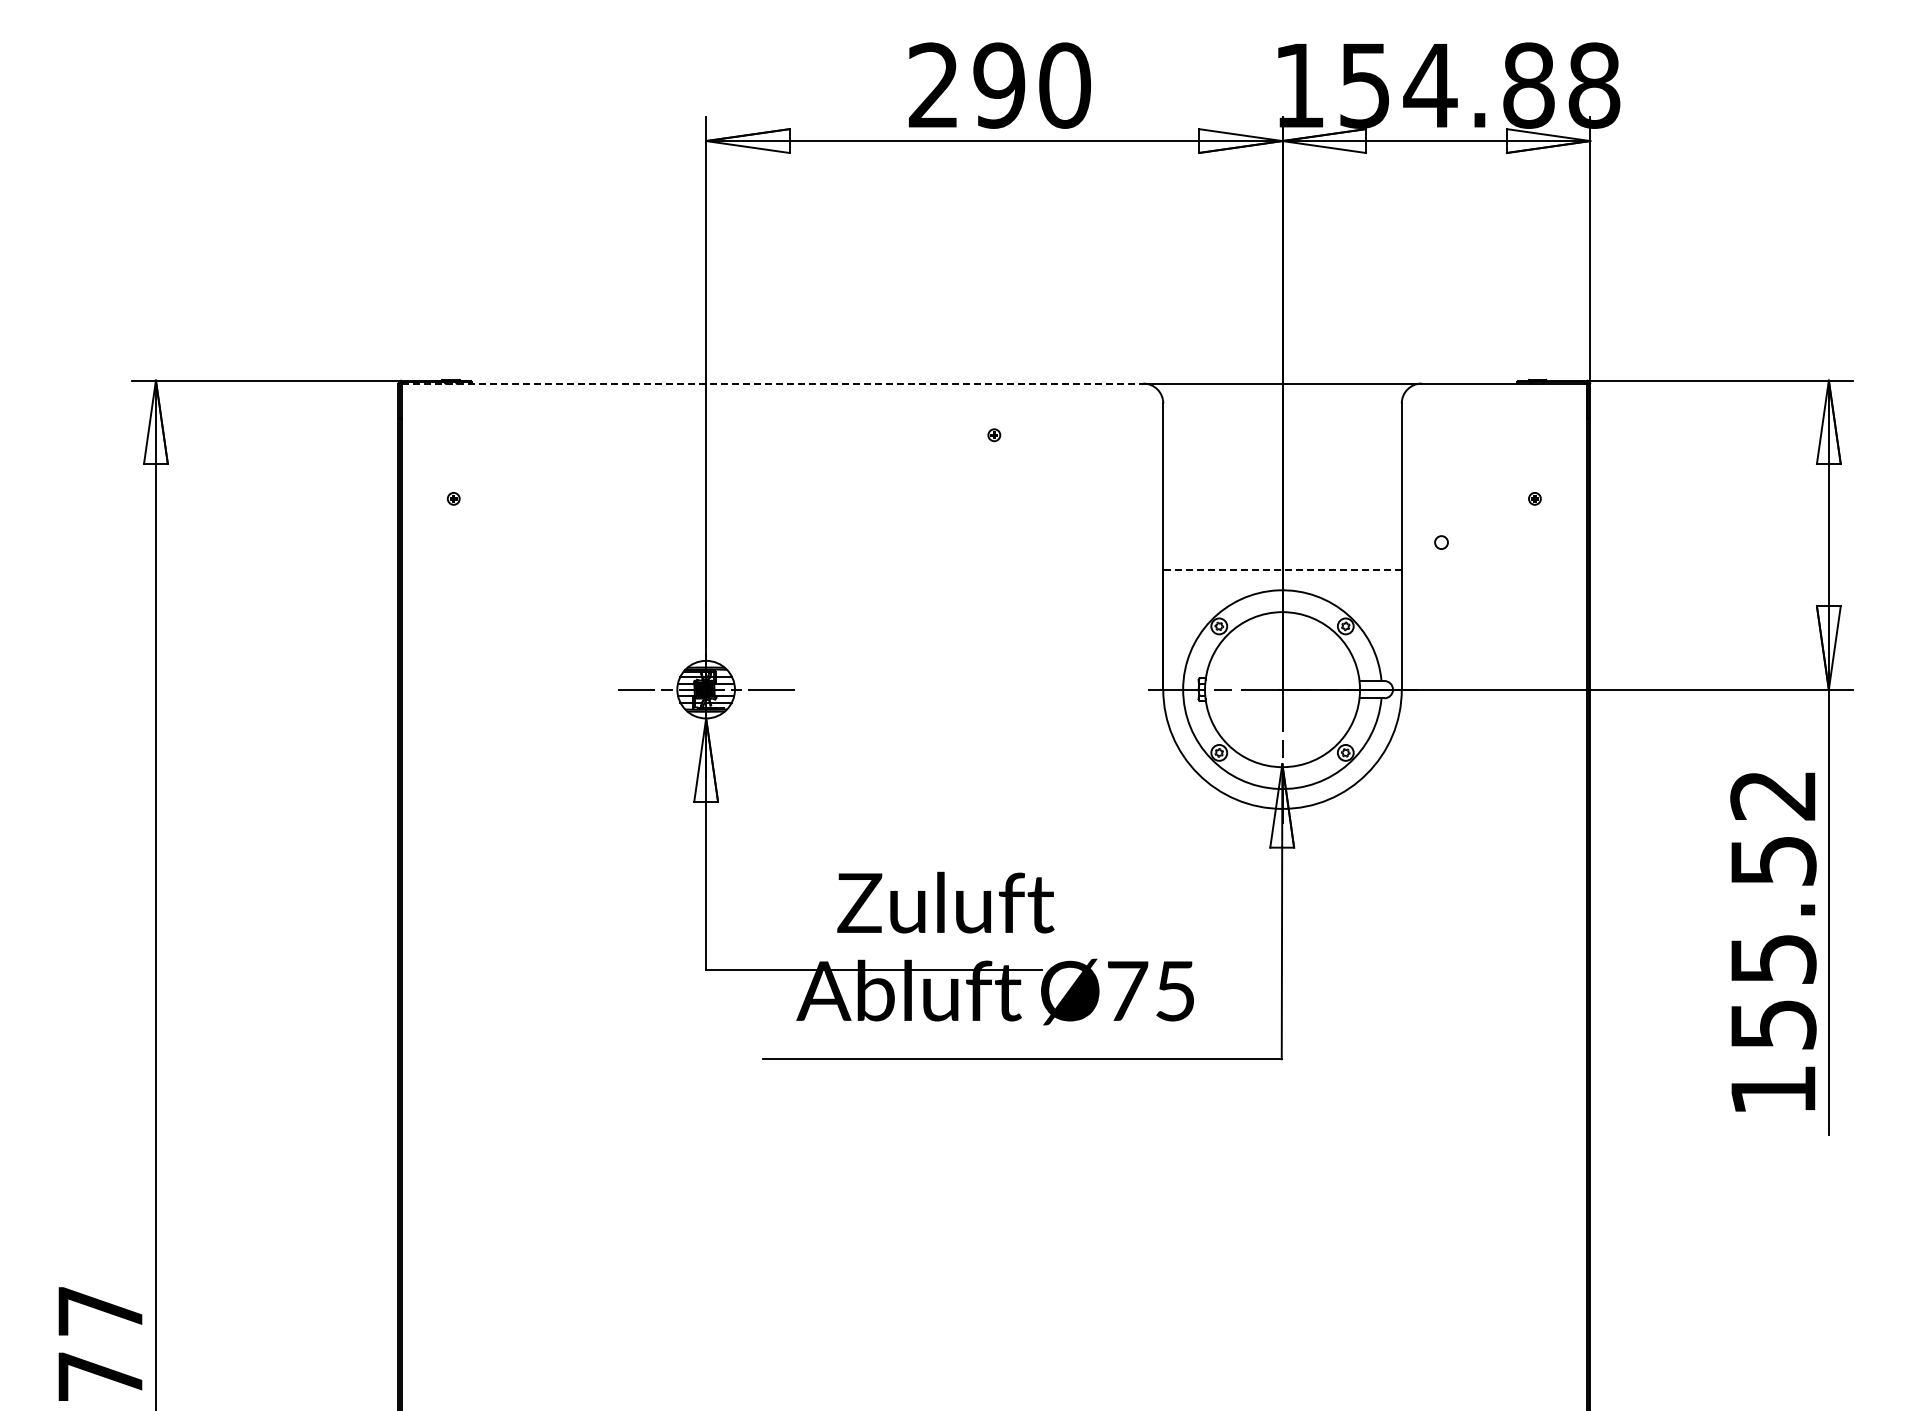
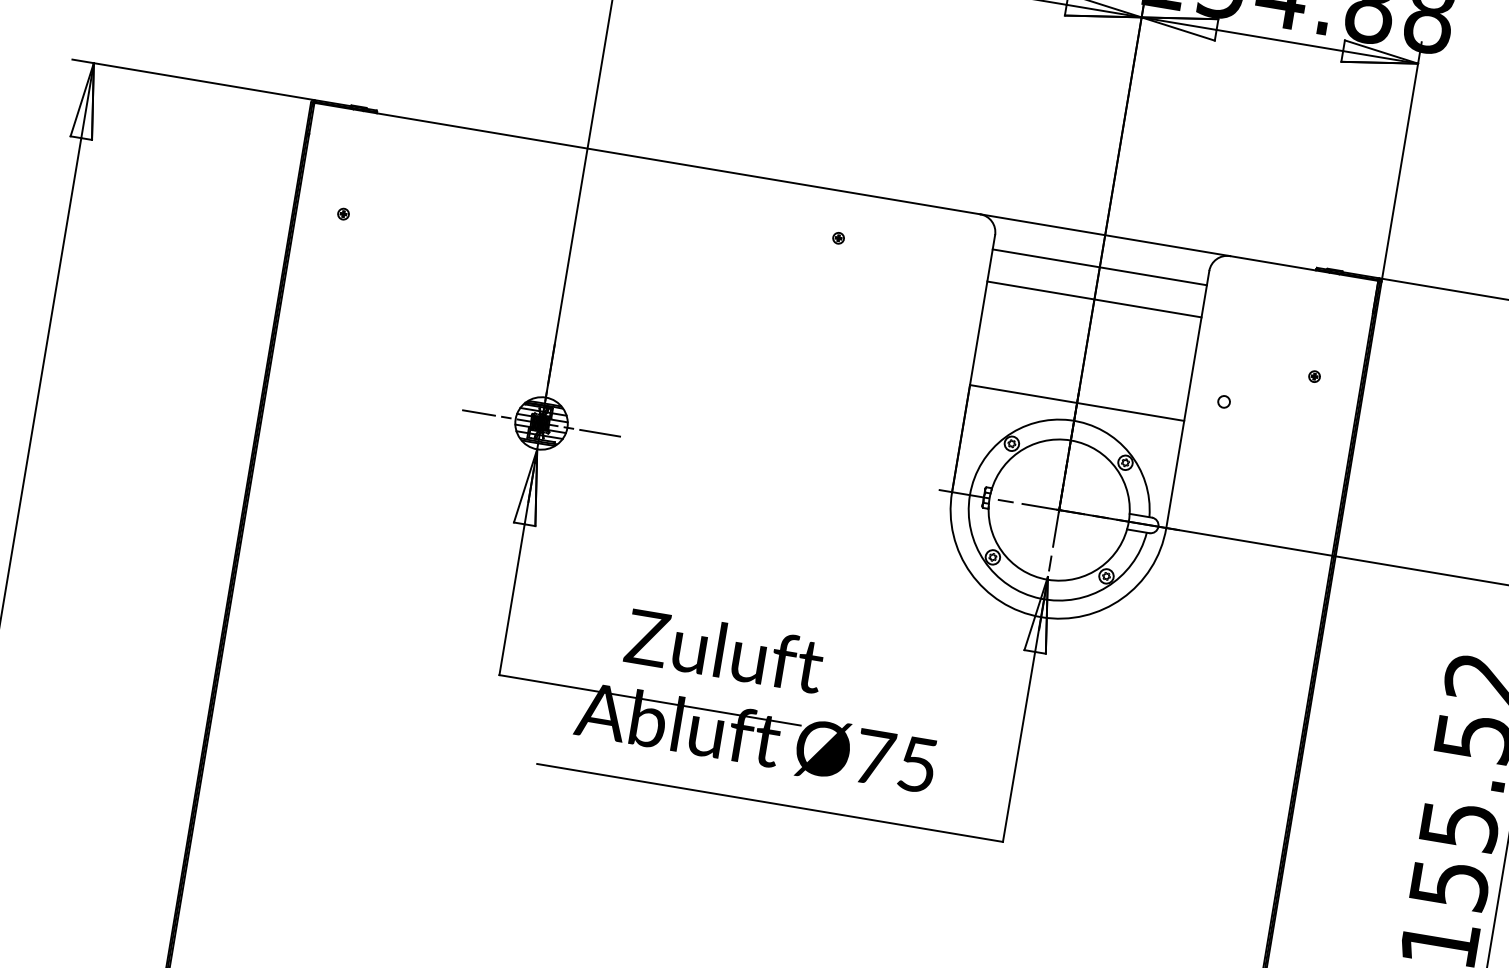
line: (772, 383) -> (647, 158), dashed -> solid
line: (1282, 419) -> (1099, 267), added
line: (1282, 455) -> (1094, 299), added
line: (1282, 570) -> (1077, 403), dashed -> solid

